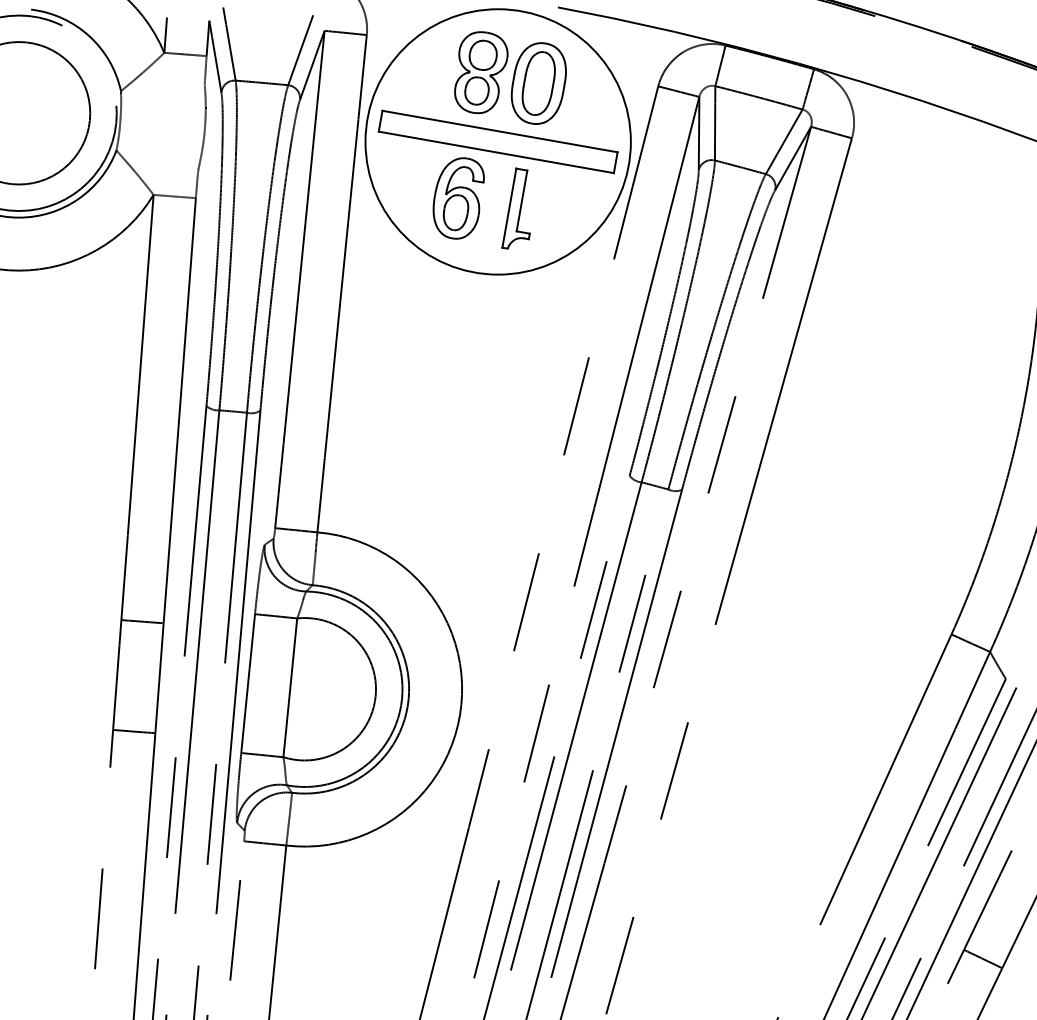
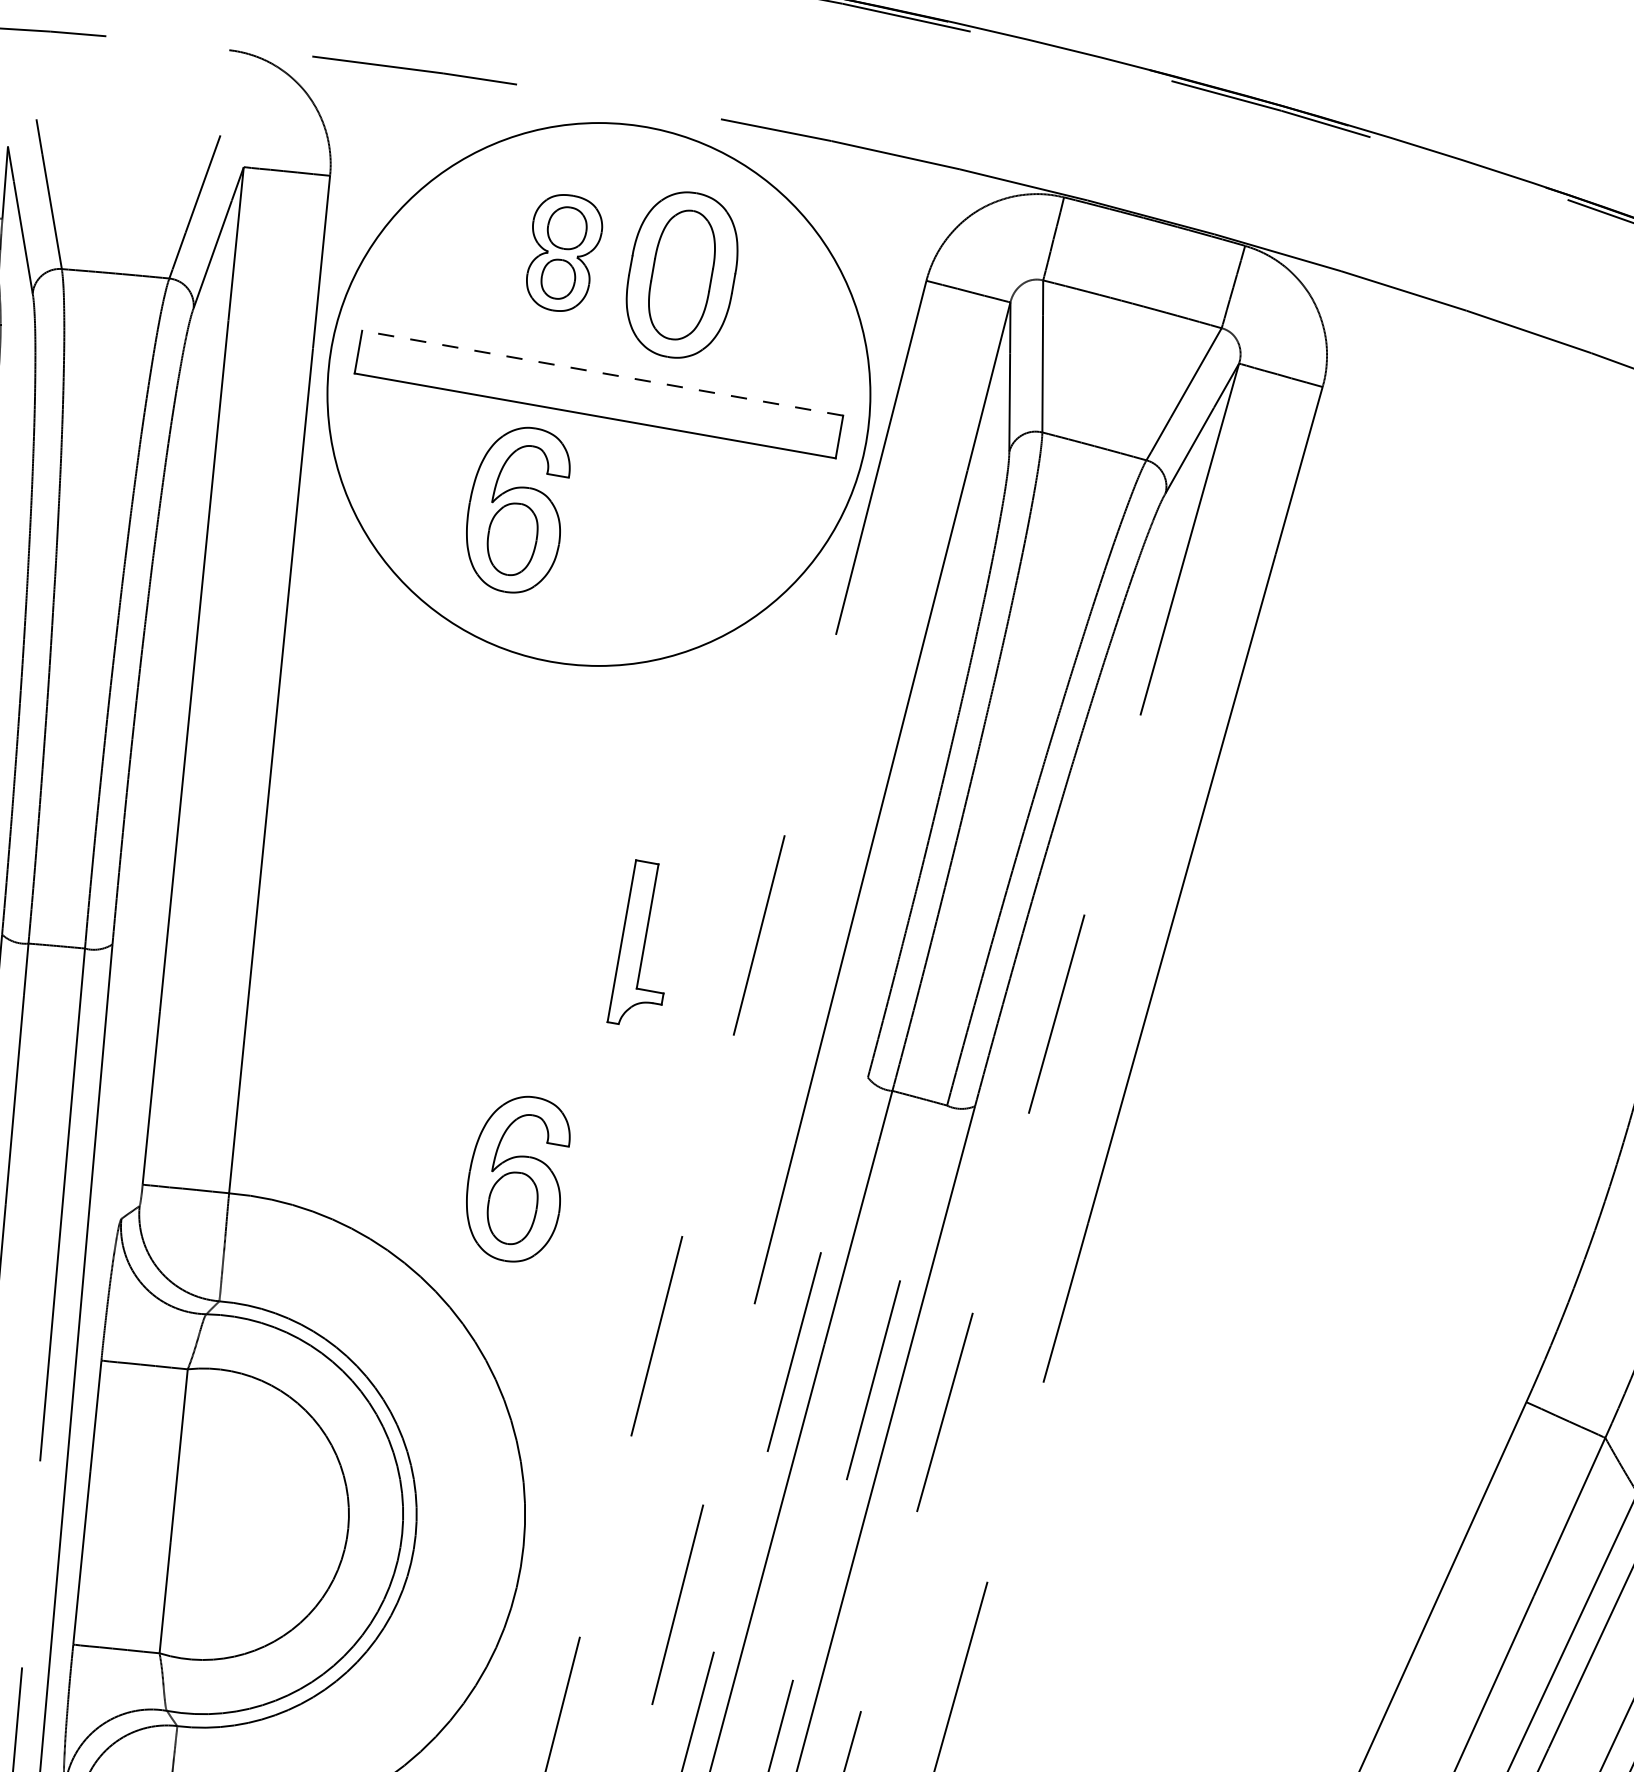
part: (481, 72) -> (564, 252), size x0.7
line: (499, 131) -> (601, 373), solid -> dashed
part: (515, 208) -> (634, 941), moved
part: (458, 525) -> (517, 1179), added

